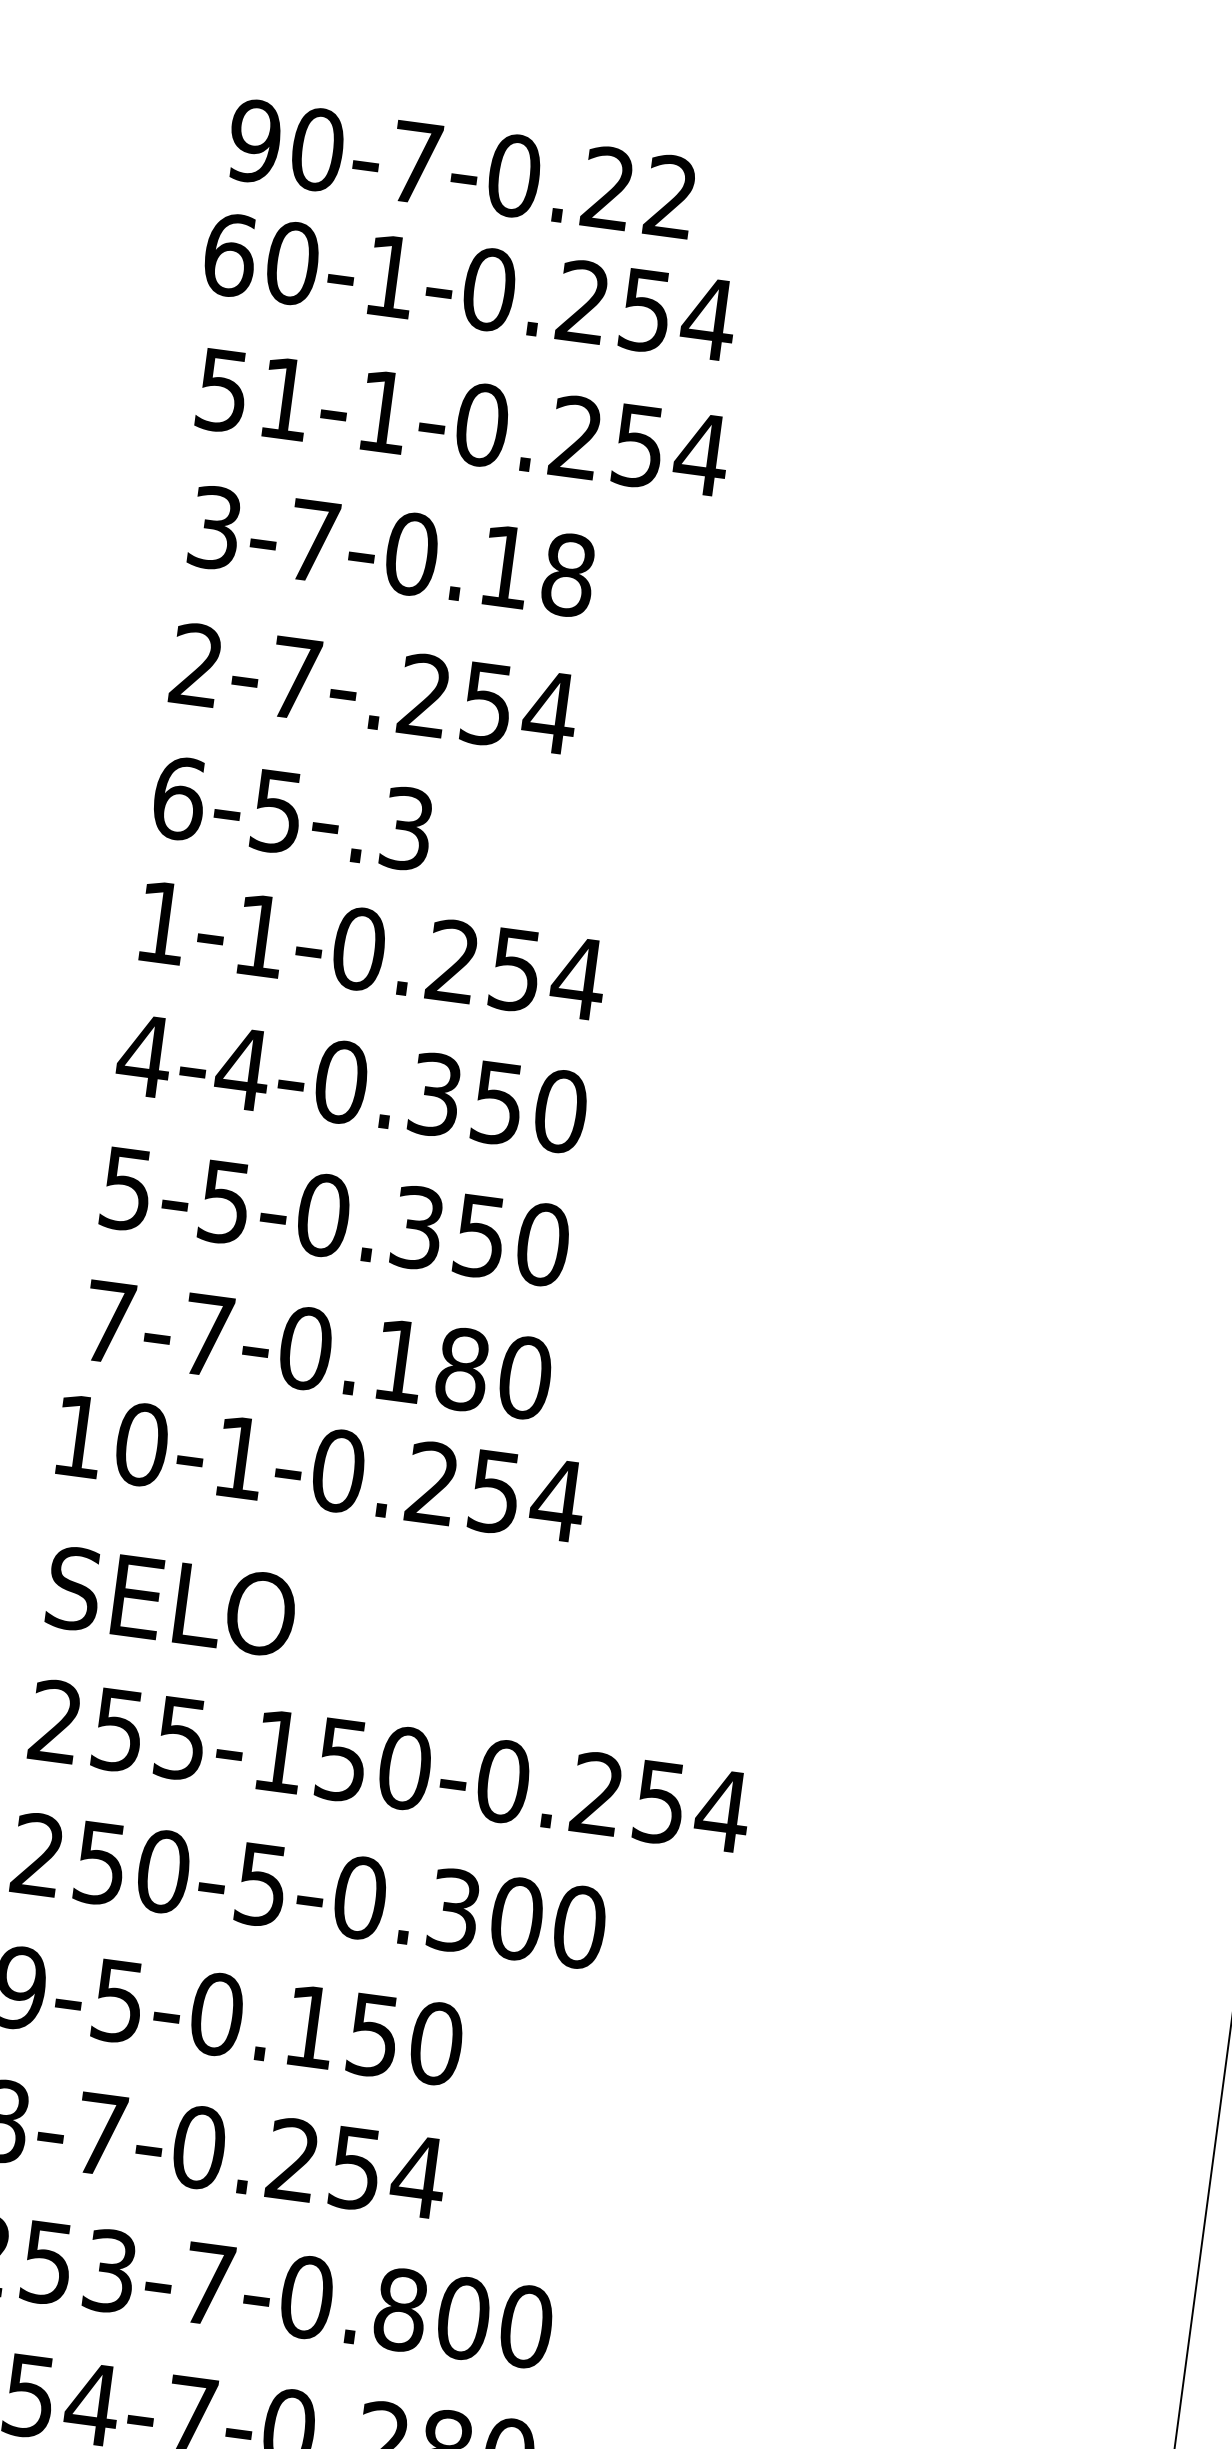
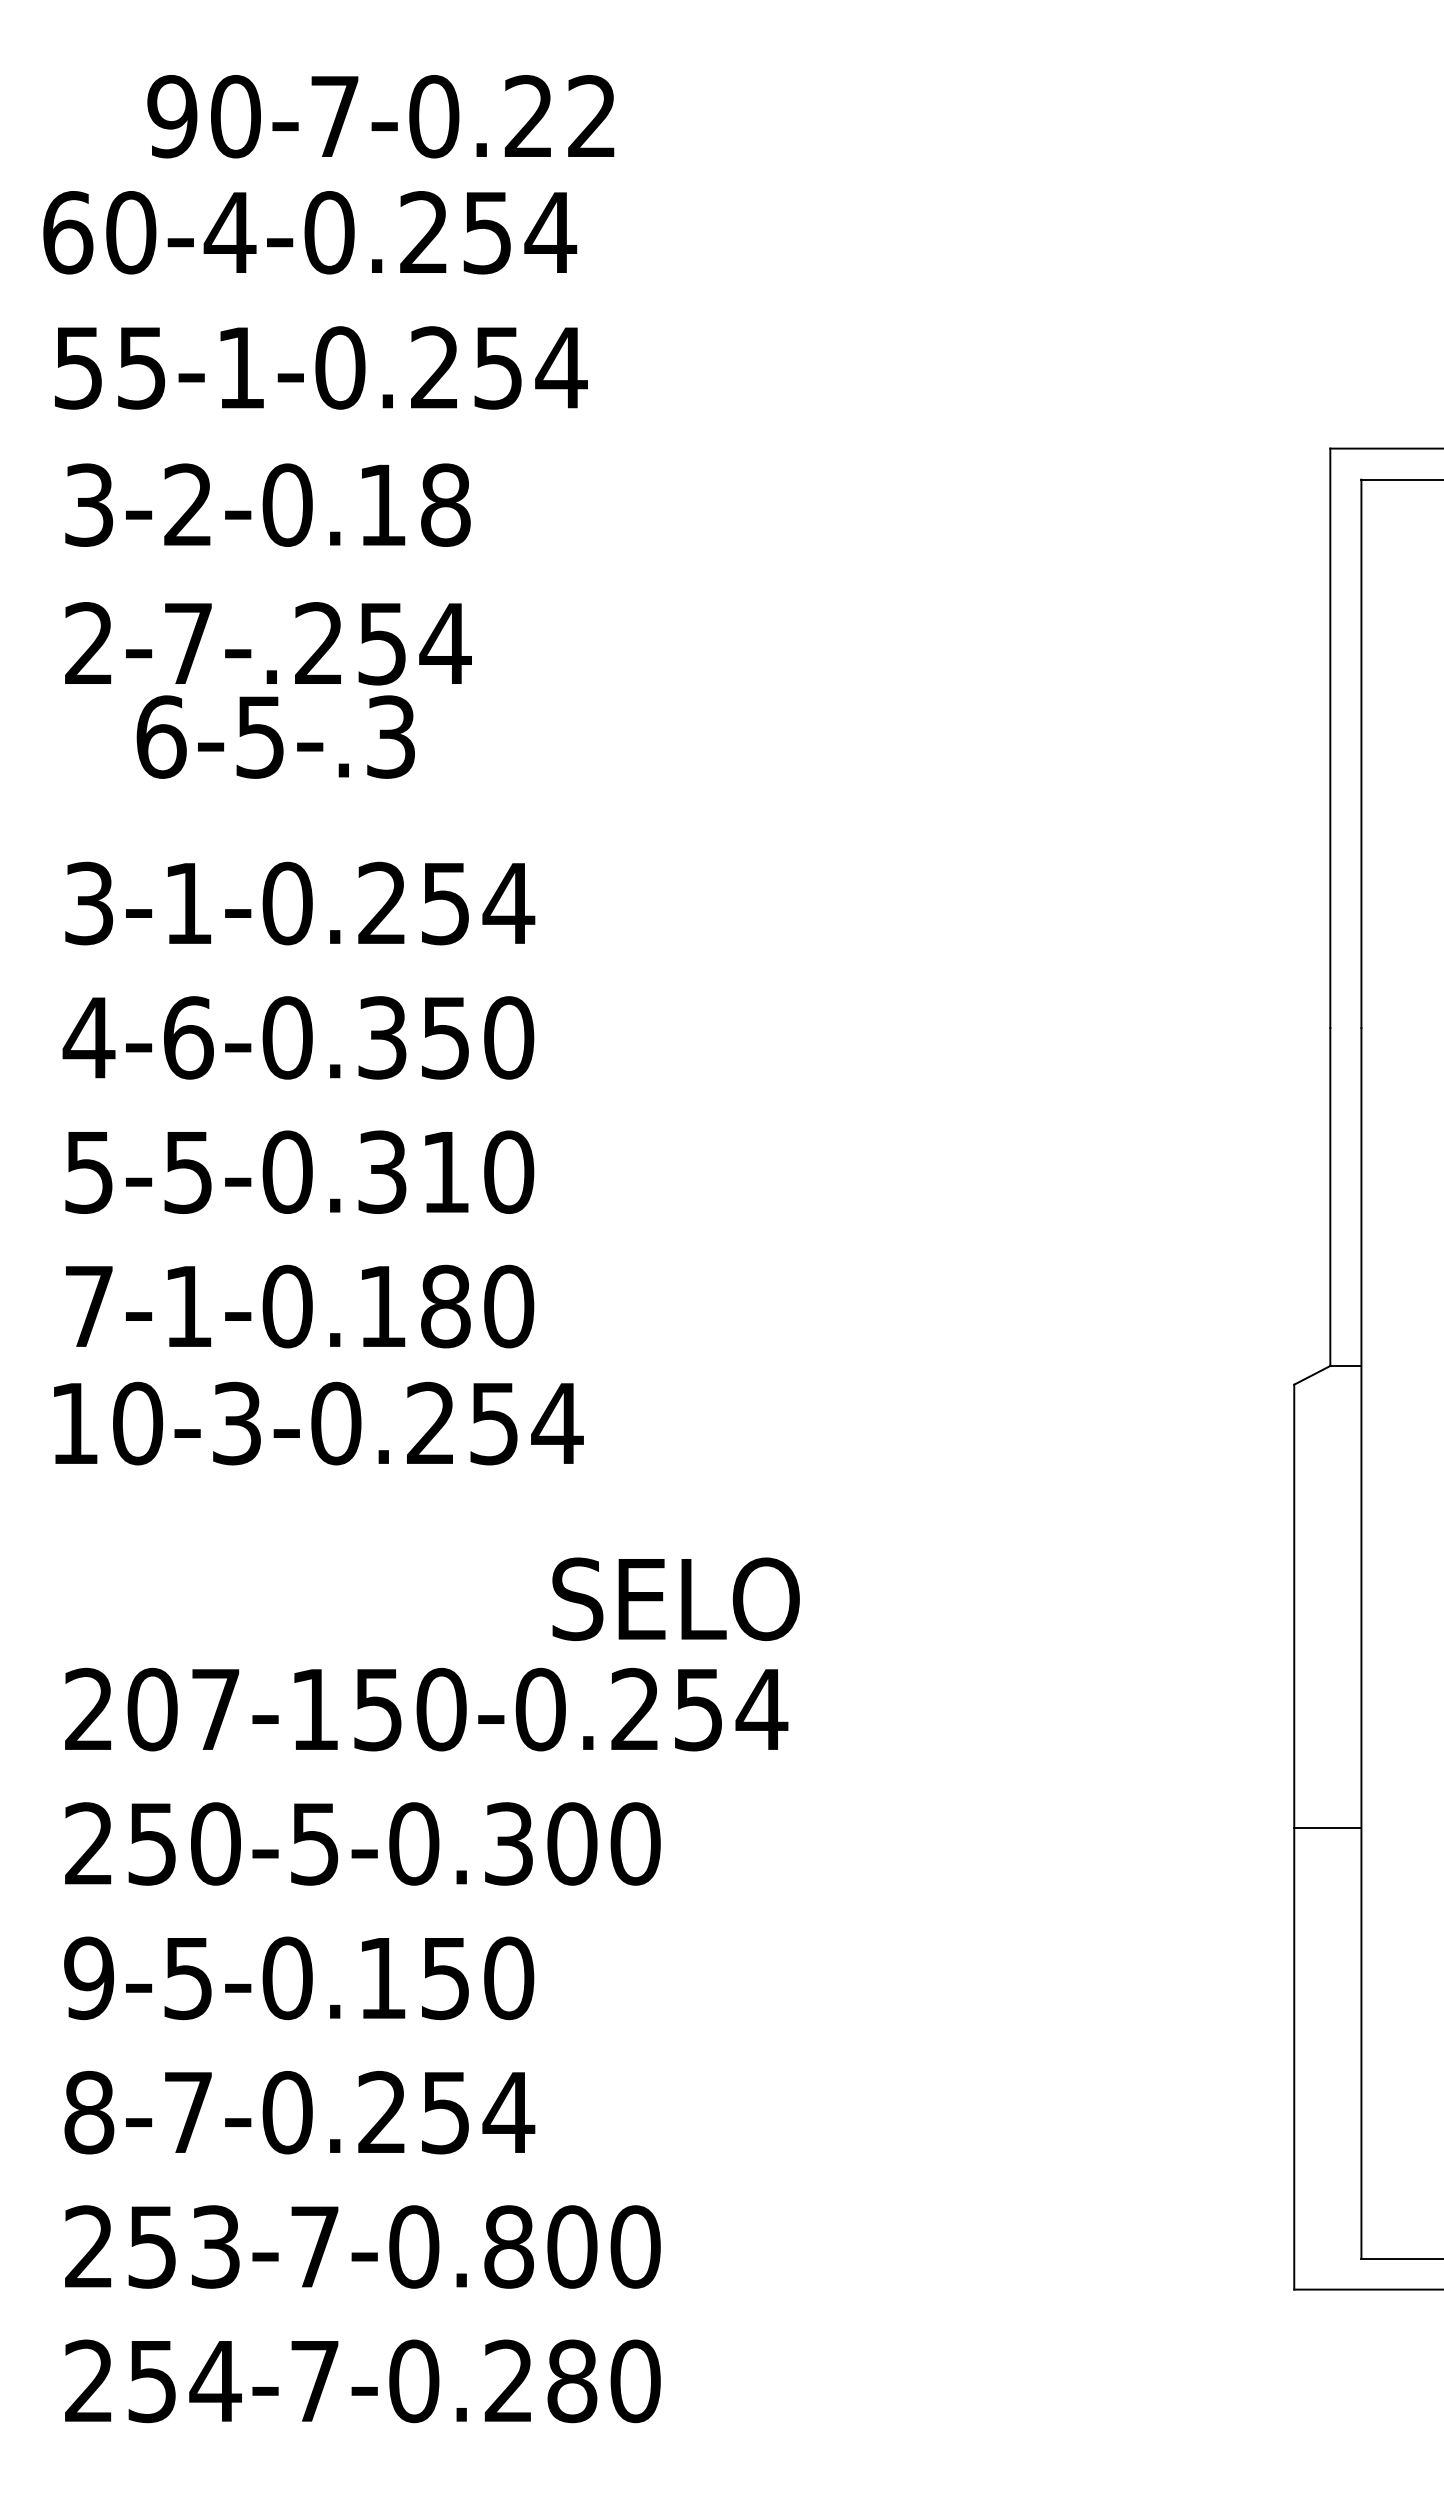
text: (461, 168) -> (380, 116), moved
text: (390, 276) -> (229, 232), 60-1-0.254 -> 60-4-0.254
text: (285, 399) -> (141, 368), 51-1-0.254 -> 55-1-0.254
text: (312, 540) -> (187, 504), 3-7-0.18 -> 3-2-0.18
text: (292, 813) -> (275, 736), moved
text: (162, 922) -> (89, 903), 1-1-0.254 -> 3-1-0.254
text: (242, 1068) -> (187, 1037), 4-4-0.350 -> 4-6-0.350
text: (480, 1236) -> (445, 1172), 5-5-0.350 -> 5-5-0.310
text: (207, 1335) -> (188, 1306), 7-7-0.180 -> 7-1-0.180
text: (239, 1457) -> (236, 1423), 10-1-0.254 -> 10-3-0.254
text: (170, 1601) -> (675, 1599), moved
text: (149, 1734) -> (183, 1709), 255-150-0.254 -> 207-150-0.254

